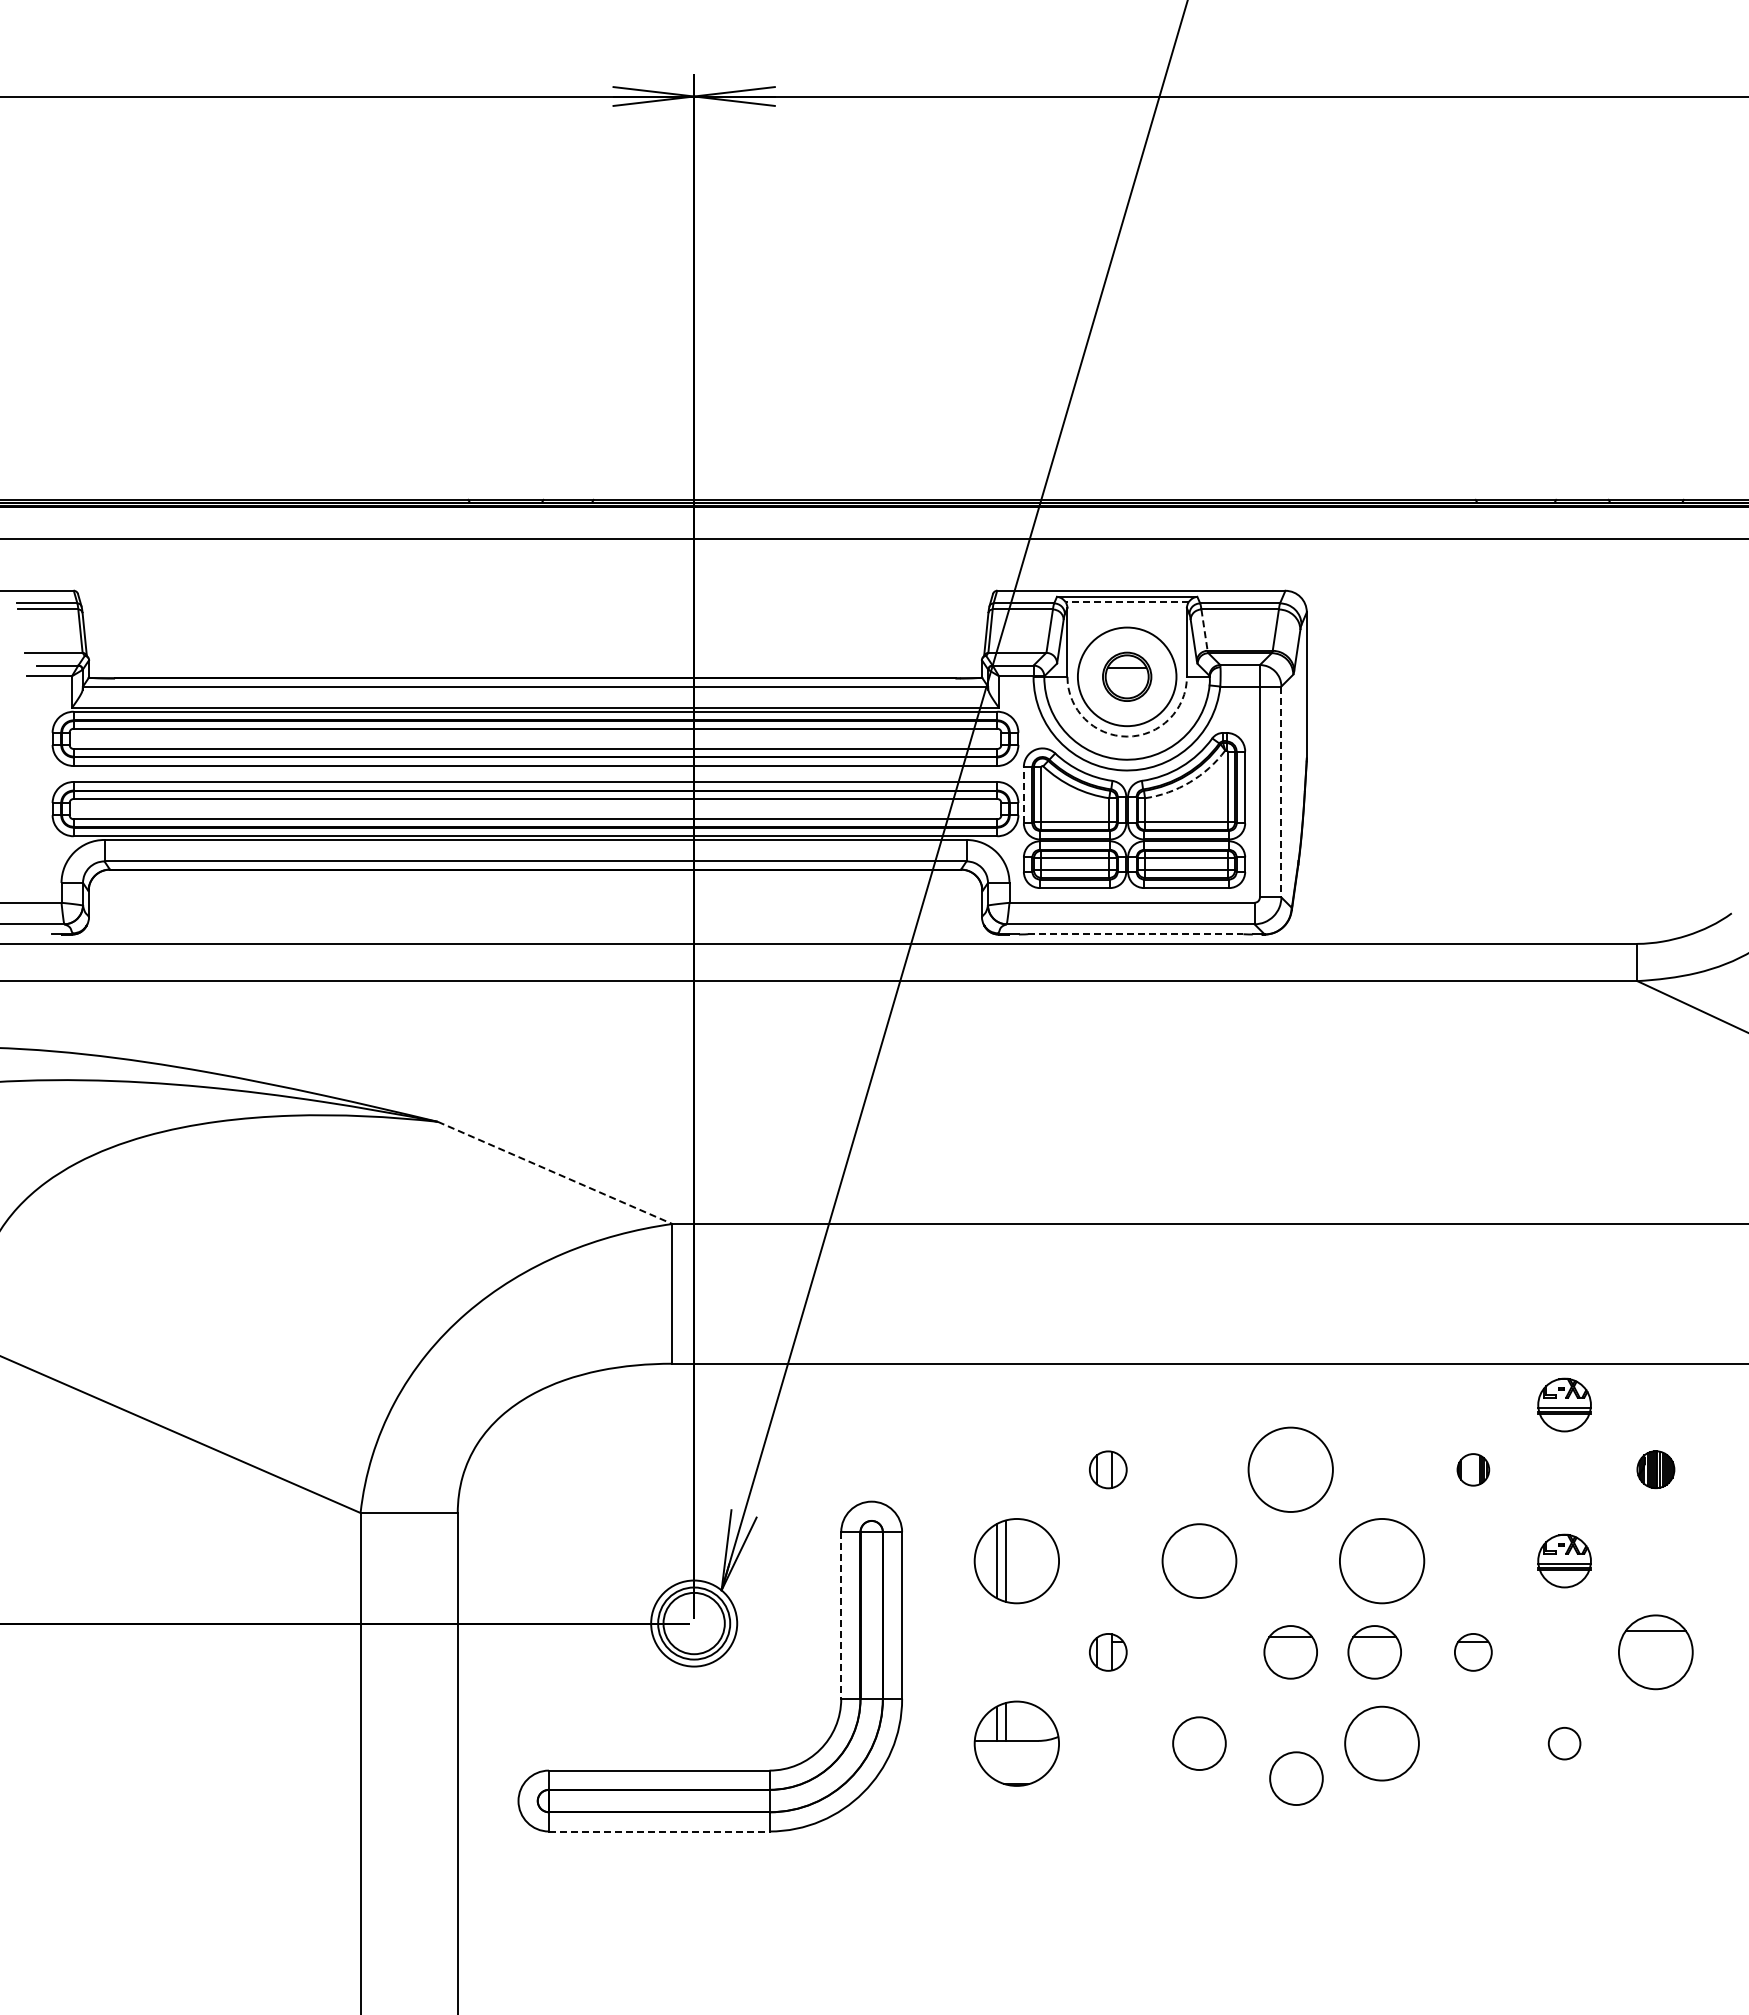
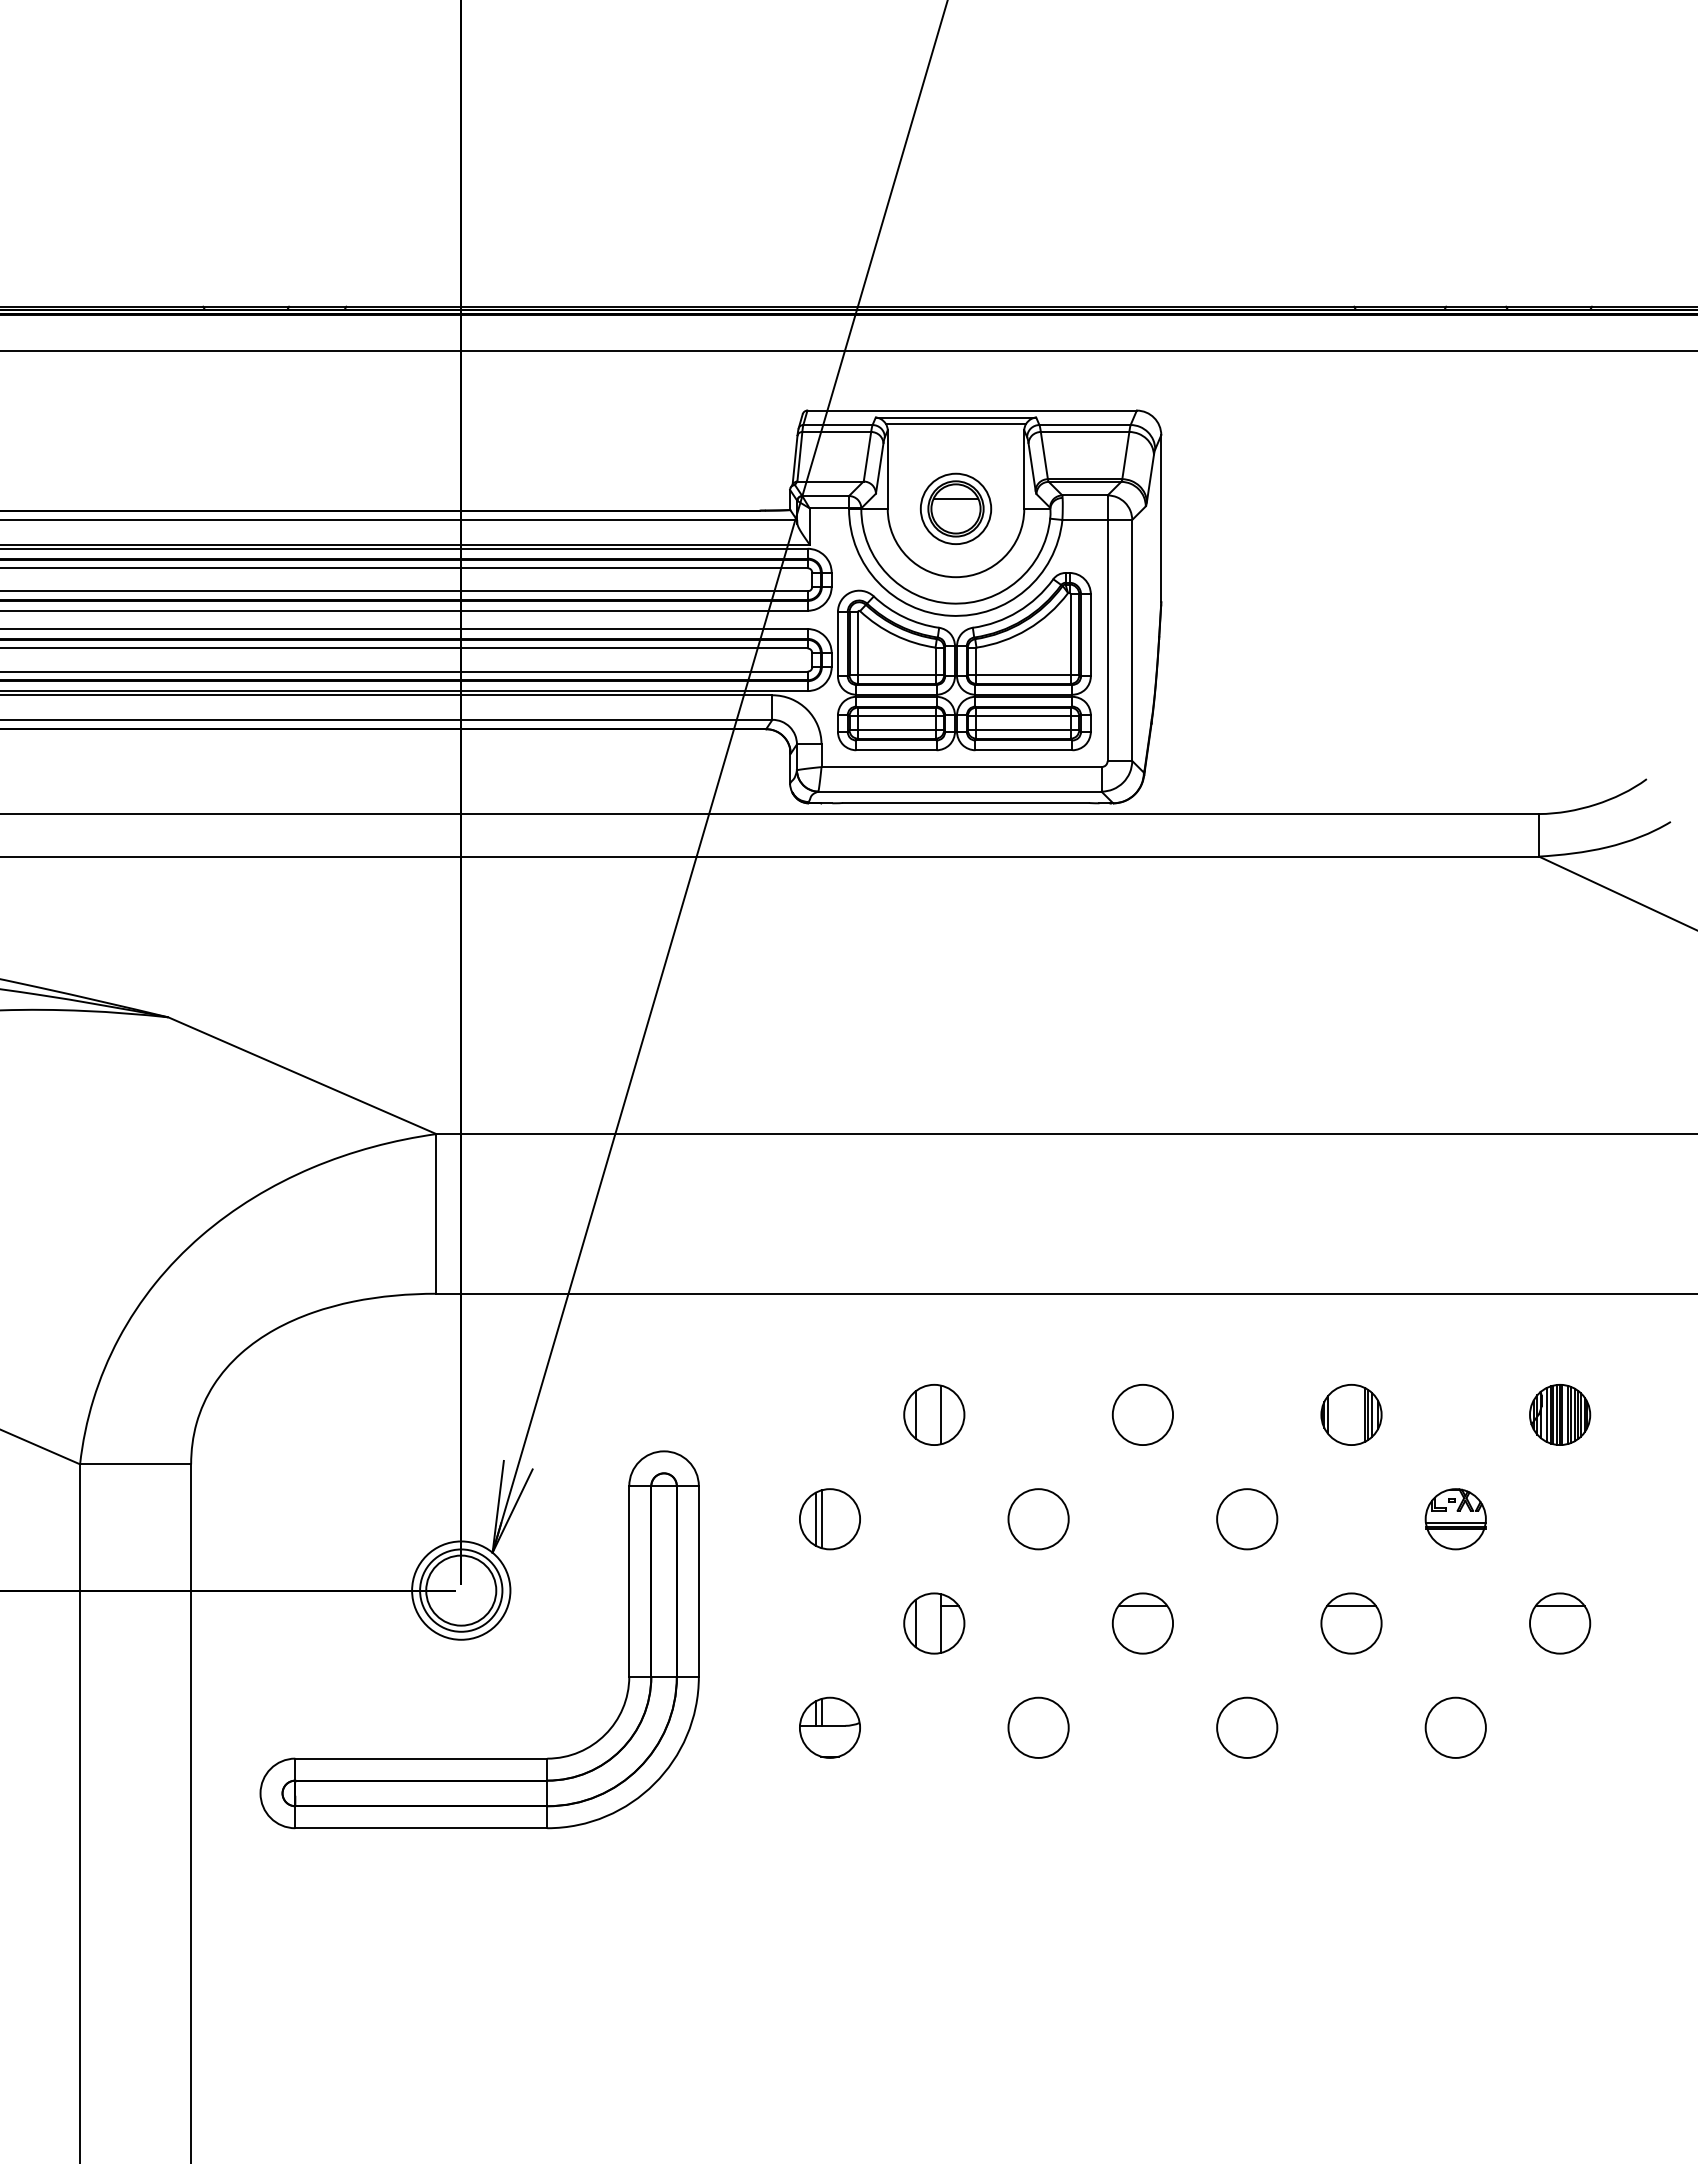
line: (1127, 602) -> (956, 423), dashed -> solid
line: (1204, 630) -> (1044, 455), dashed -> solid
circle: (1126, 676) -> (955, 508), size x0.62
arc: (1127, 736) -> (956, 577), dashed -> solid
arc: (1189, 782) -> (1027, 629), dashed -> solid
line: (1281, 792) -> (1132, 641), dashed -> solid
line: (1023, 794) -> (837, 643), dashed -> solid
line: (1135, 934) -> (965, 803), dashed -> solid
line: (555, 1172) -> (302, 1075), dashed -> solid
part: (1564, 1404) -> (1455, 1340), removed
part: (1108, 1469) -> (934, 1414), size x1.43
circle: (1290, 1469) -> (1142, 1414), size x0.62
part: (1473, 1469) -> (1351, 1414), size x1.67
part: (1655, 1469) -> (1559, 1414), size x1.43
part: (1016, 1560) -> (829, 1518), size x0.62
circle: (1199, 1560) -> (1038, 1518), size x0.71
circle: (1381, 1560) -> (1246, 1518), size x0.62
line: (841, 1615) -> (629, 1581), dashed -> solid
part: (1108, 1652) -> (934, 1623), size x1.43
part: (1374, 1652) -> (1238, 1623), removed
part: (1473, 1652) -> (1351, 1623), size x1.43
part: (1655, 1652) -> (1559, 1623), size x0.71
part: (1016, 1743) -> (829, 1727), size x0.62
circle: (1381, 1743) -> (1246, 1727), size x0.71
circle: (1564, 1743) -> (1455, 1727), size x1.67
circle: (1296, 1778) -> (1149, 1767), removed
line: (659, 1831) -> (421, 1828), dashed -> solid

